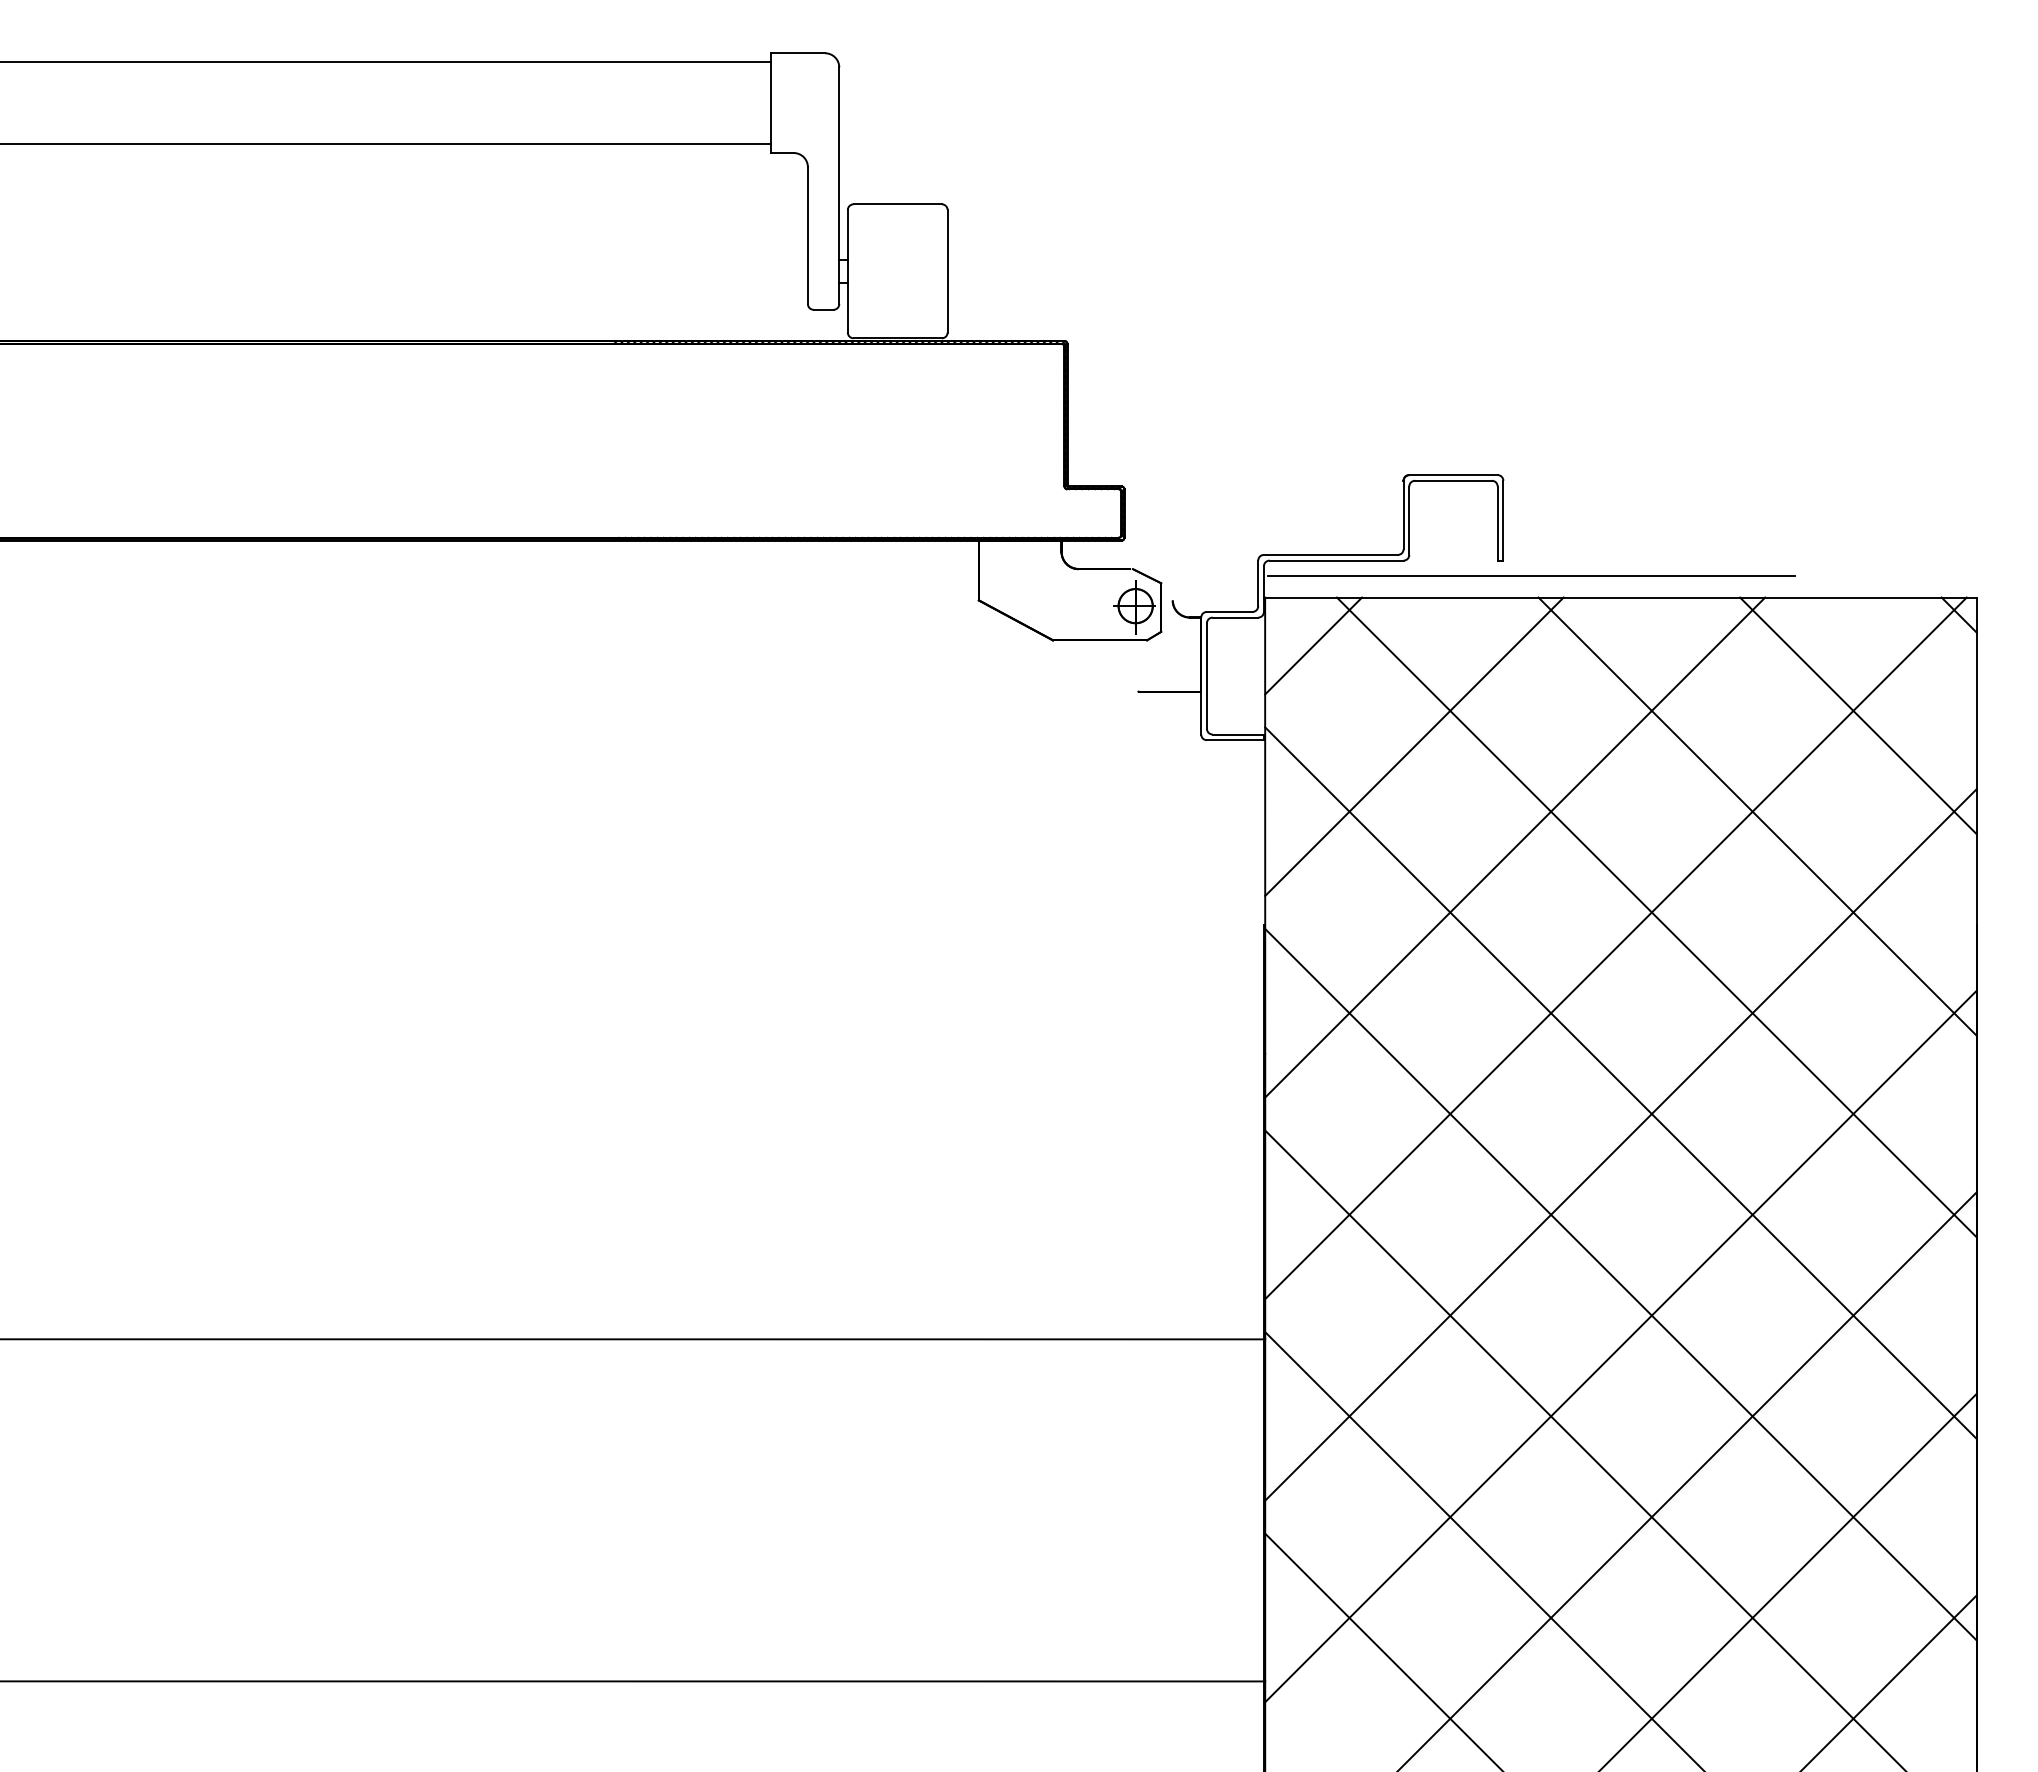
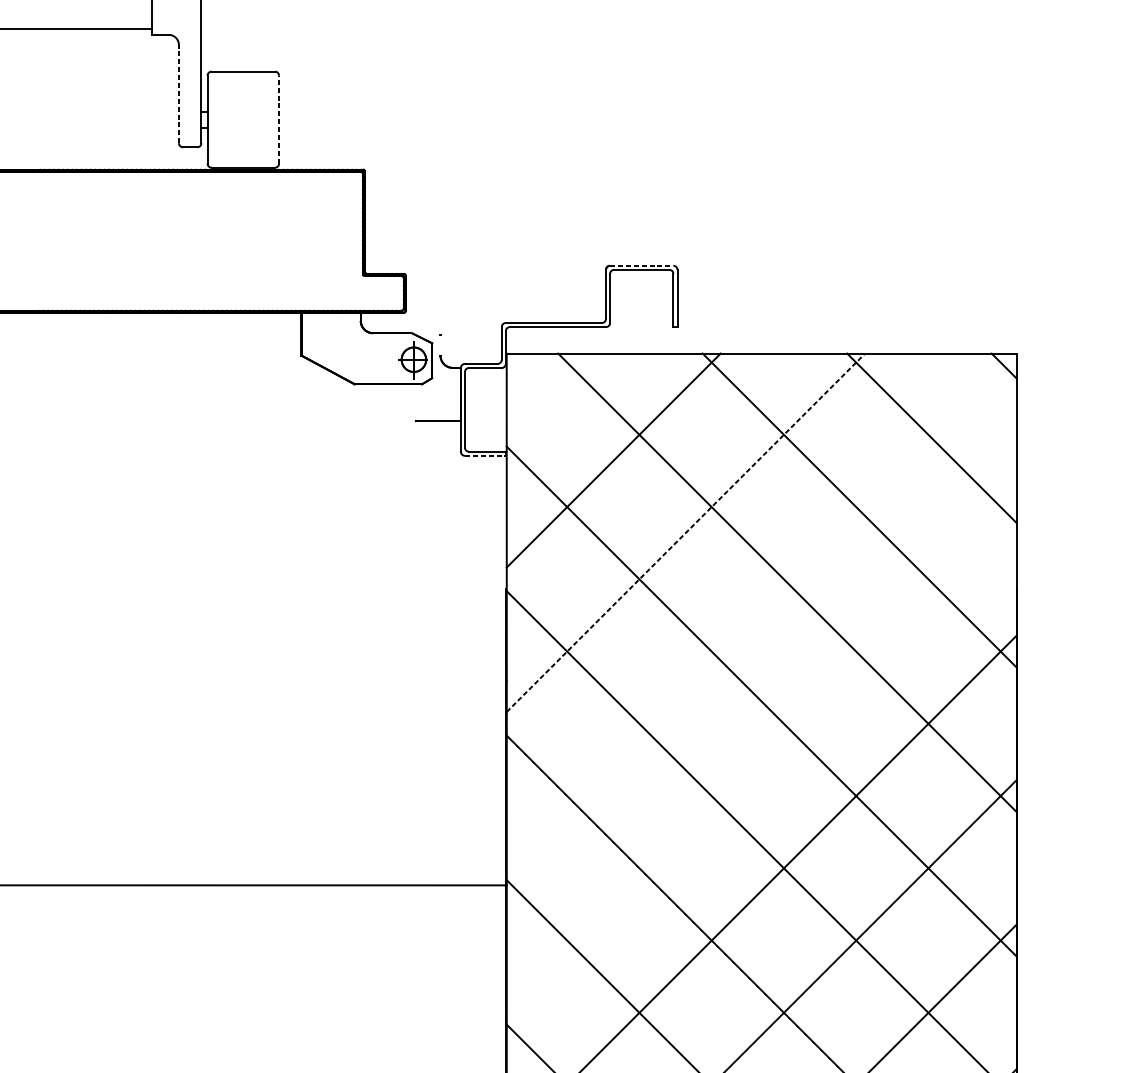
line: (807, 235) -> (178, 94), solid -> dashed
line: (947, 270) -> (279, 119), solid -> dashed
line: (1453, 475) -> (641, 266), solid -> dashed
line: (1531, 576) -> (697, 338), removed
line: (1313, 645) -> (541, 387), removed
line: (1235, 740) -> (485, 456), solid -> dashed
line: (1515, 847) -> (686, 532), solid -> dashed
line: (1615, 948) -> (757, 605), removed
line: (1620, 1144) -> (761, 745), removed

